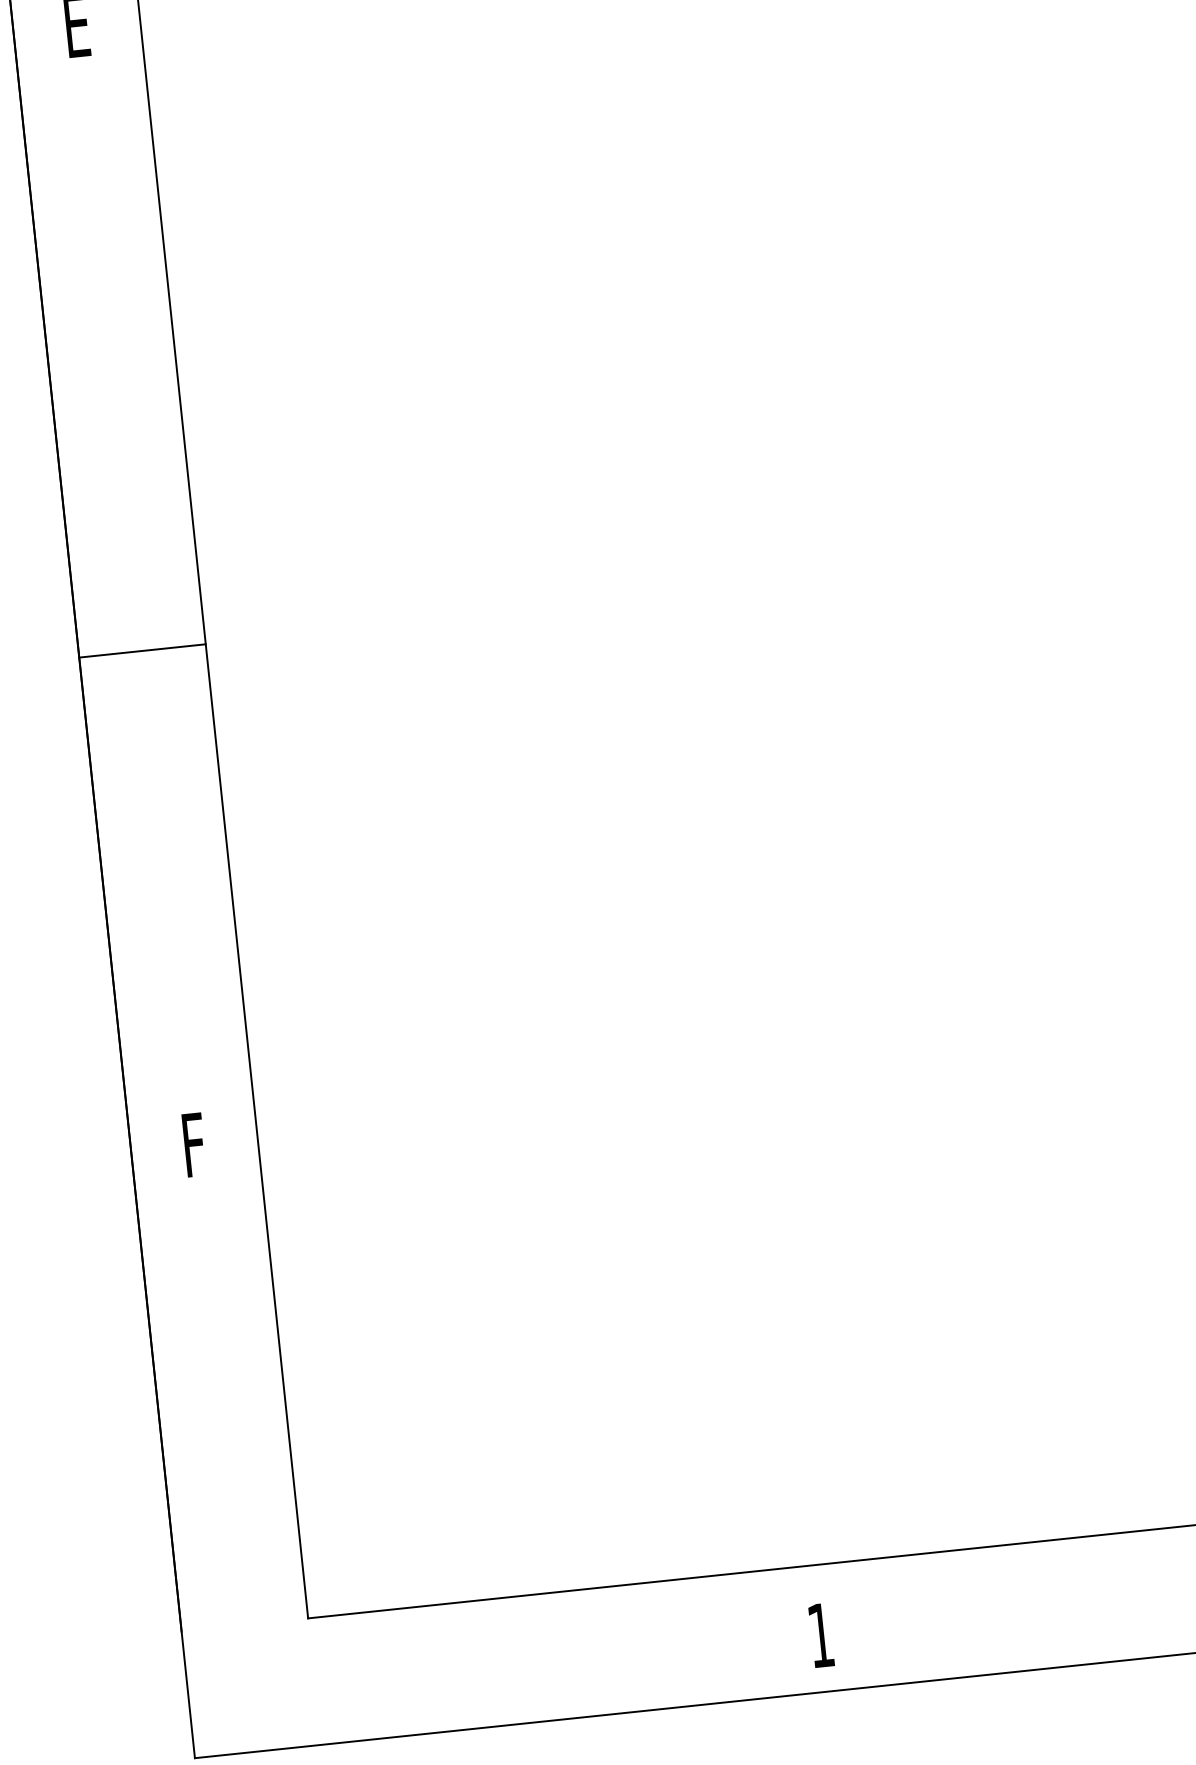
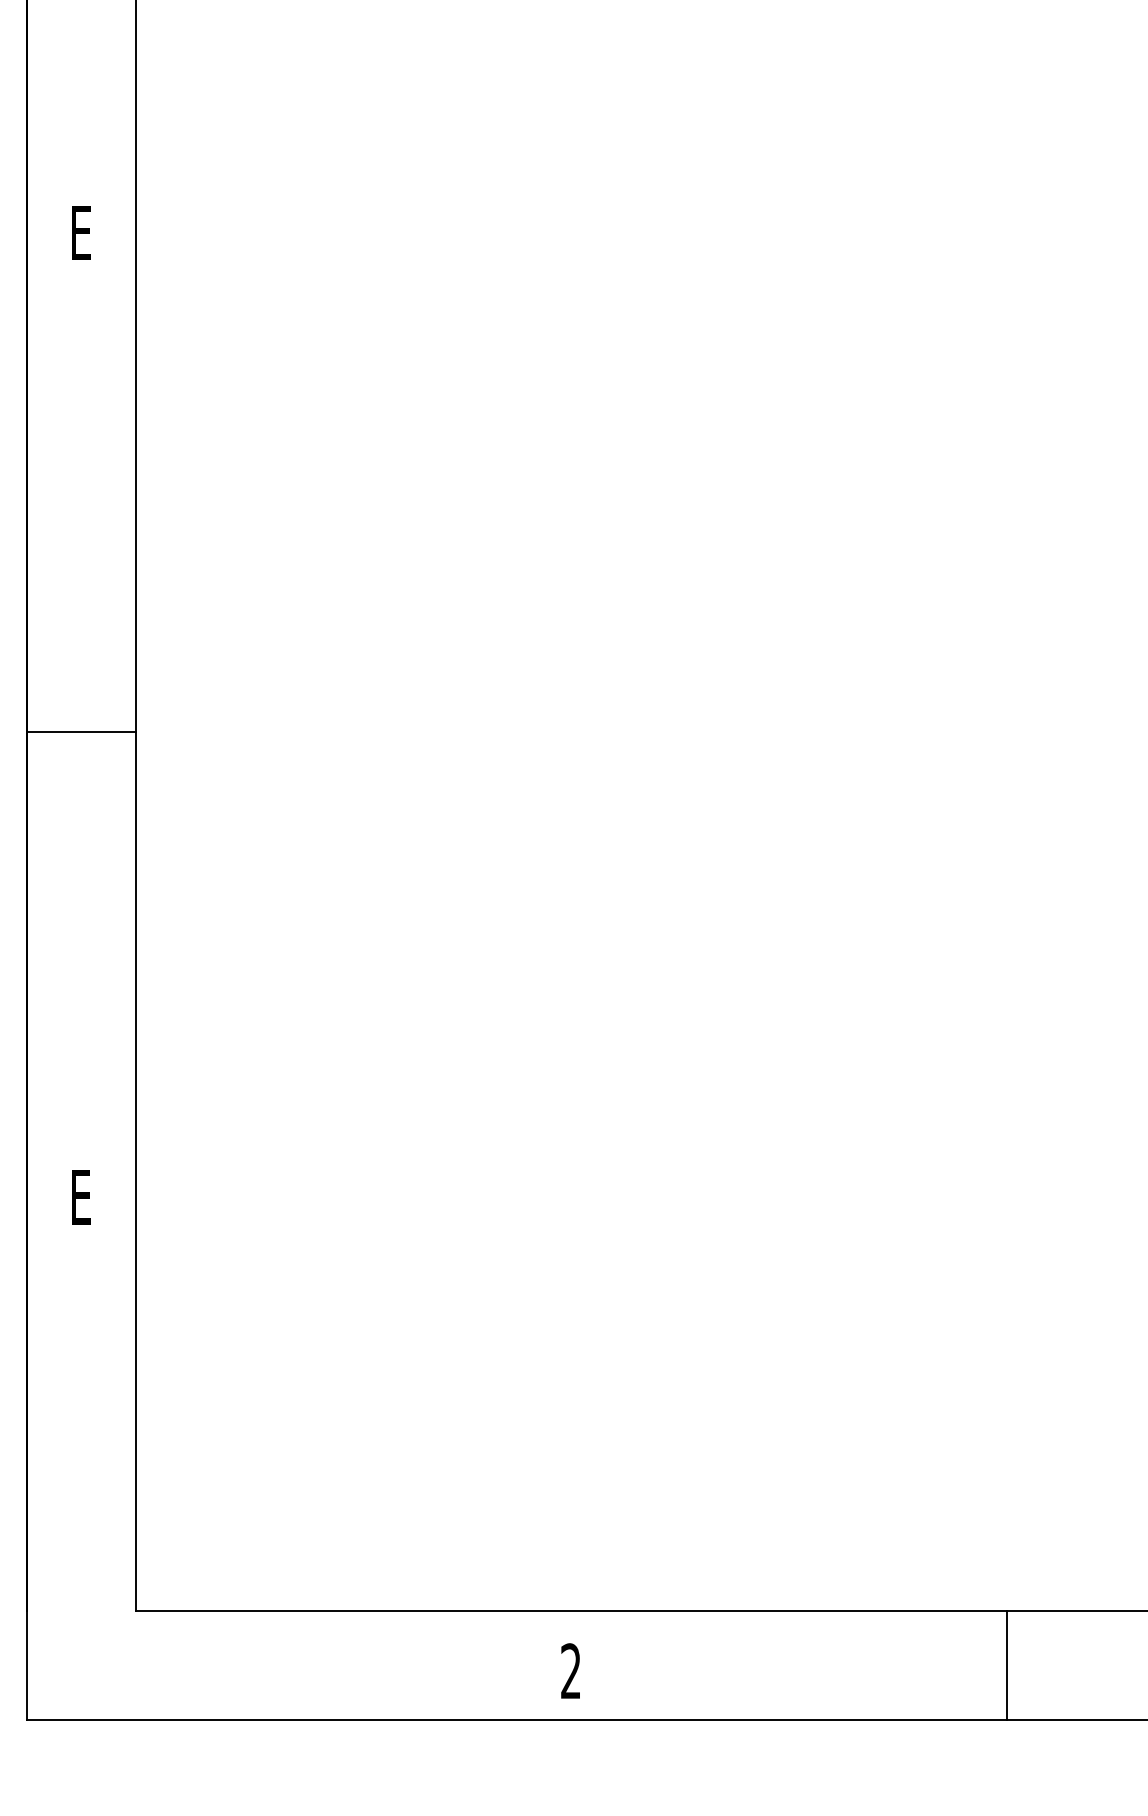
line: (141, 650) -> (80, 731), moved
text: (194, 1145) -> (81, 1197), F -> E
text: (820, 1634) -> (570, 1670), 1 -> 2

